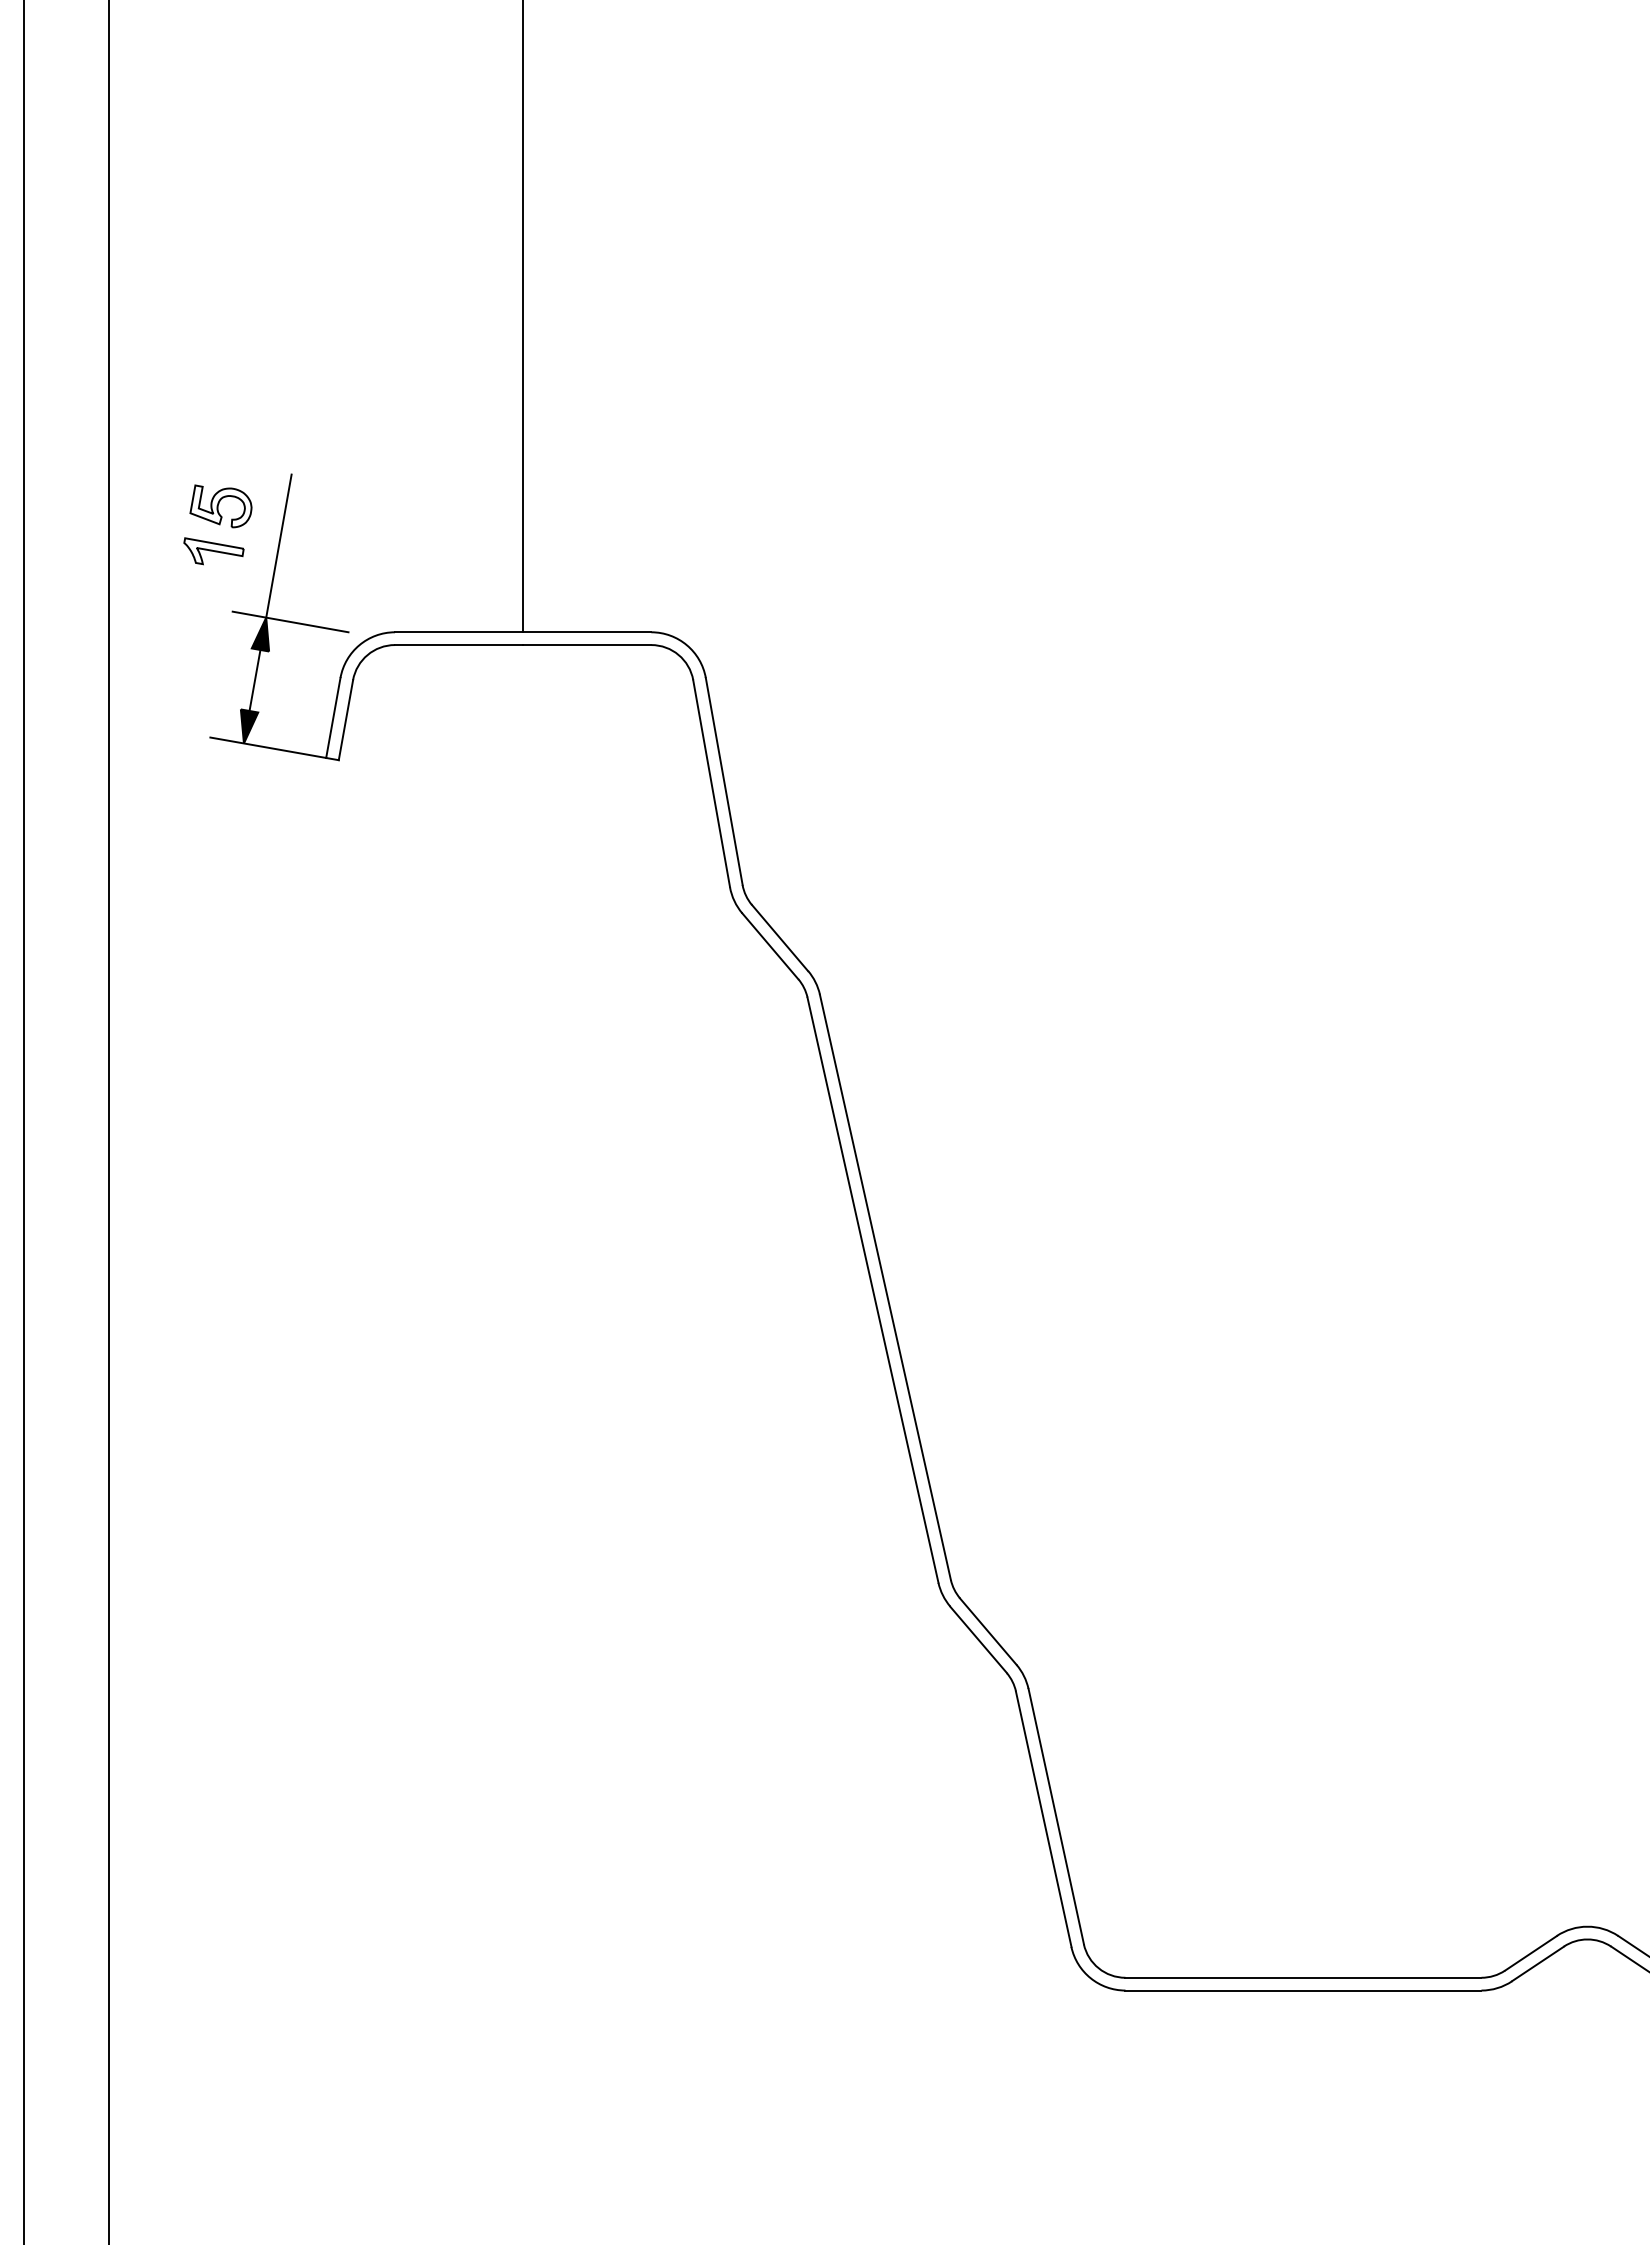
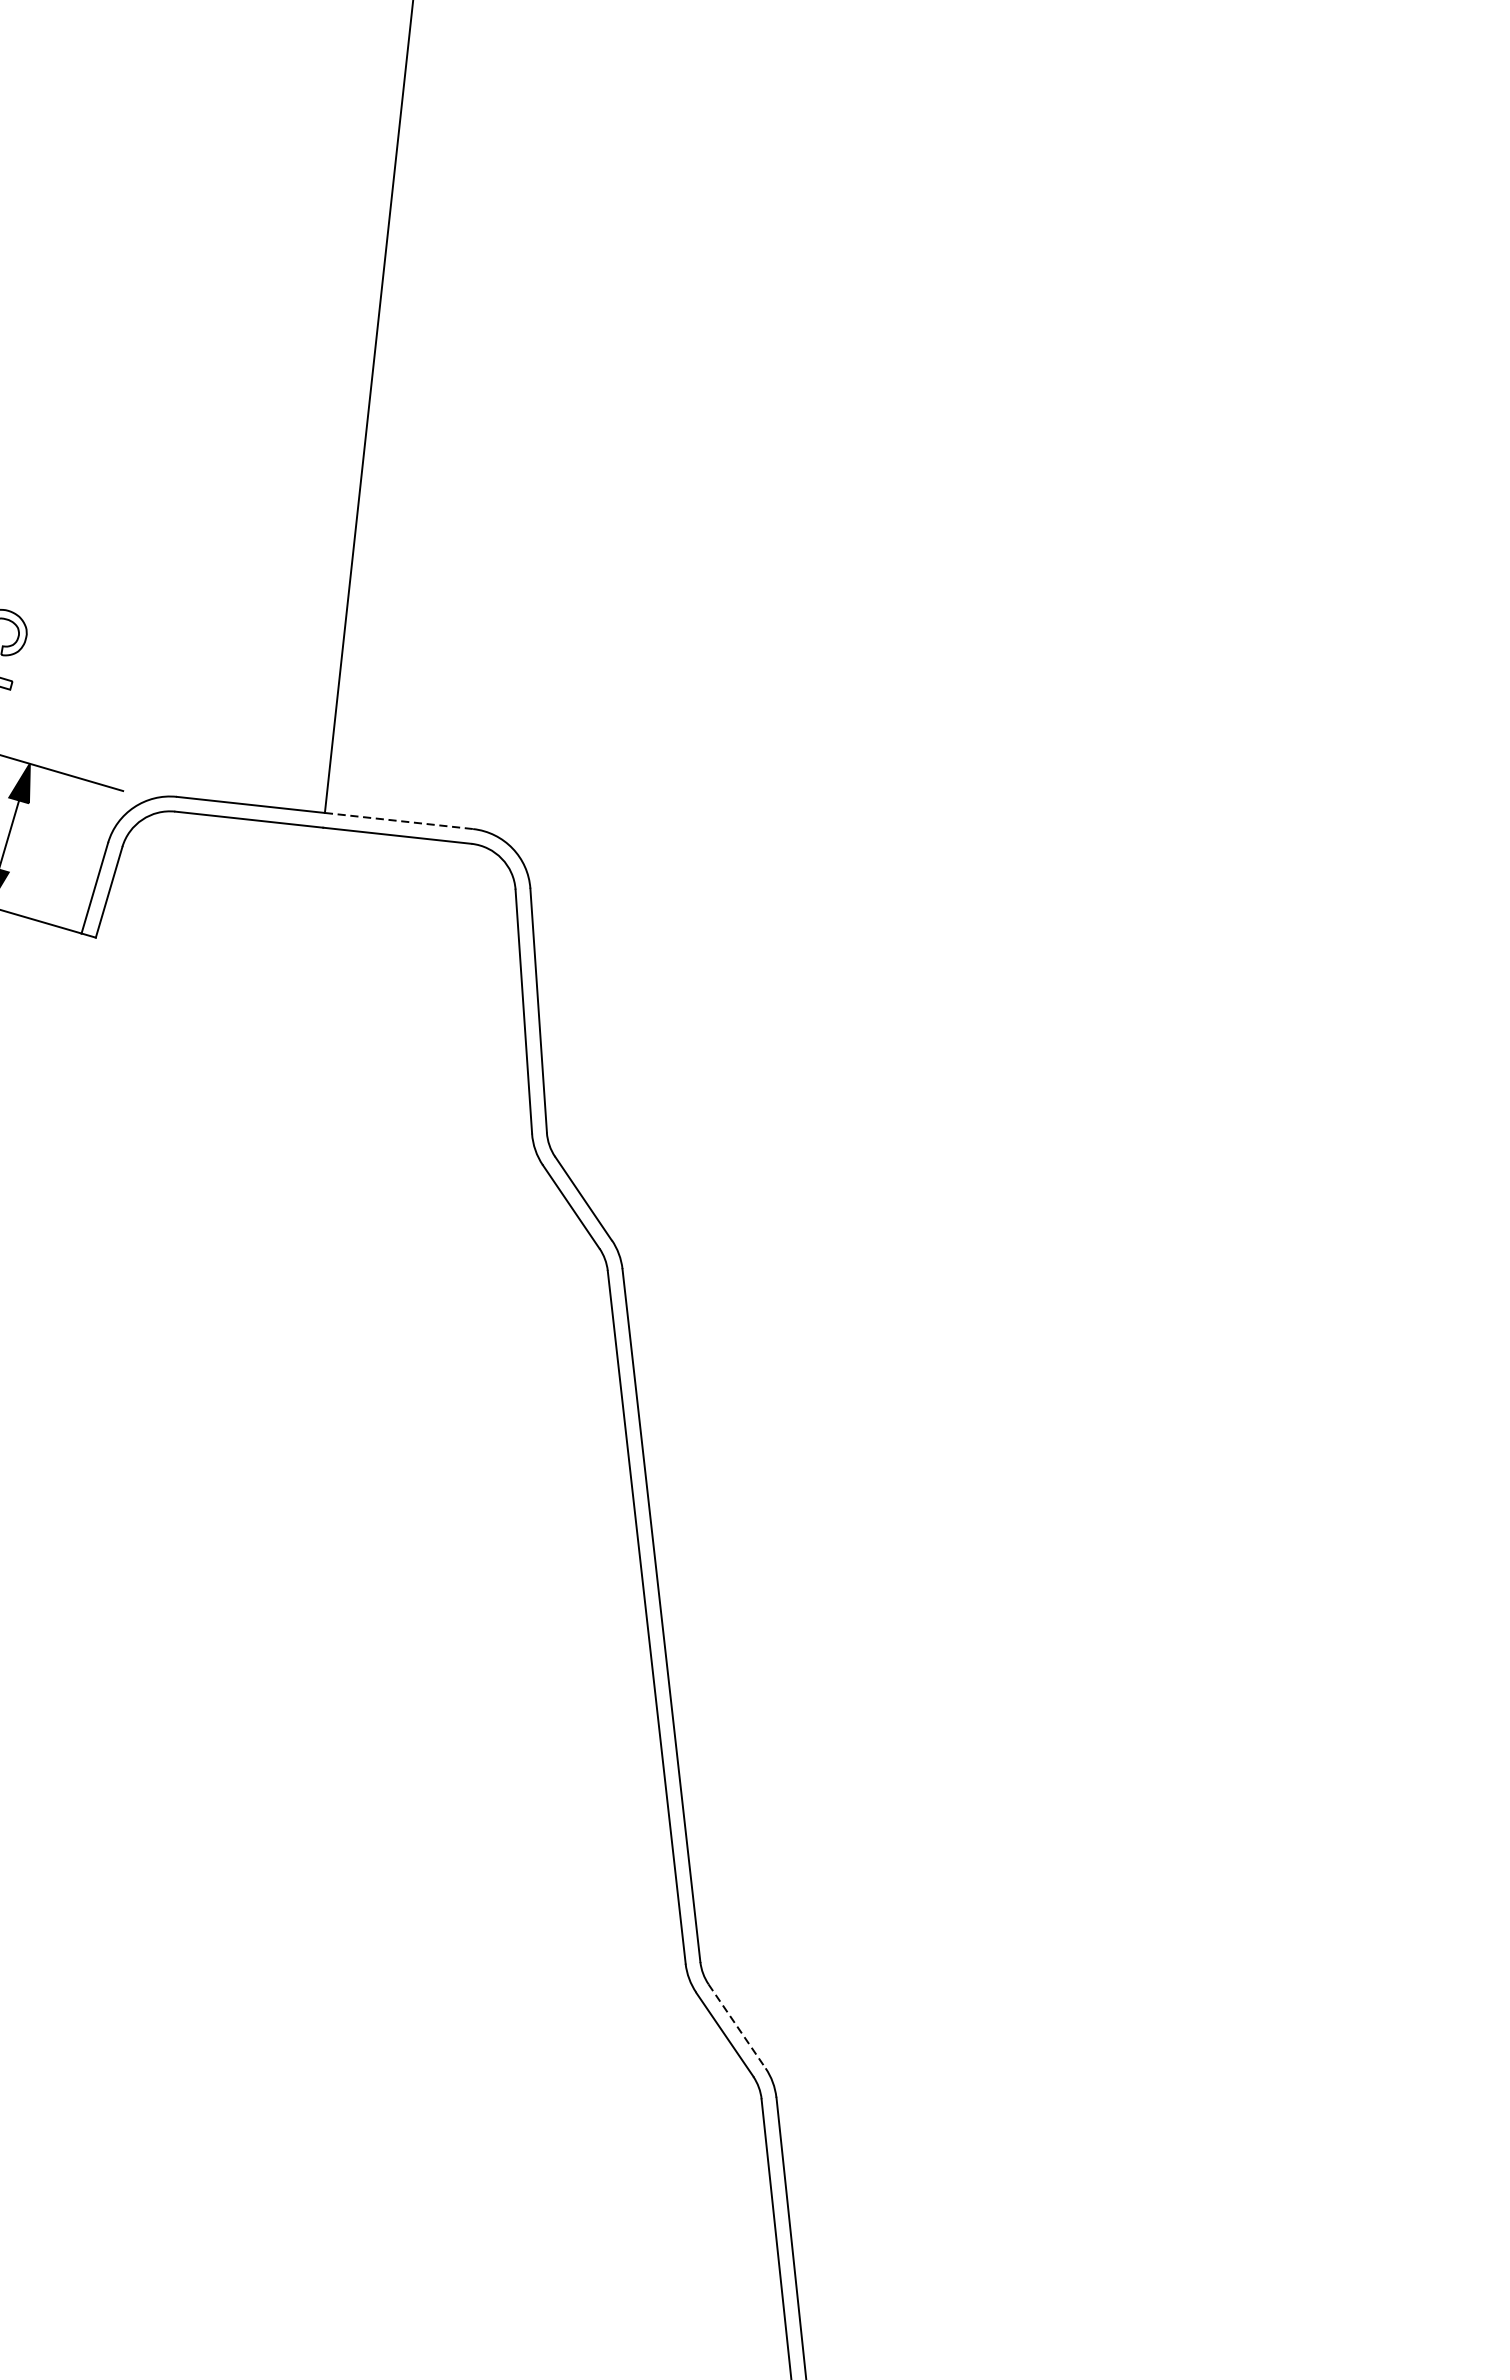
line: (278, 545) -> (53, 681), removed
line: (587, 632) -> (399, 821), solid -> dashed
line: (988, 1631) -> (737, 2026), solid -> dashed

